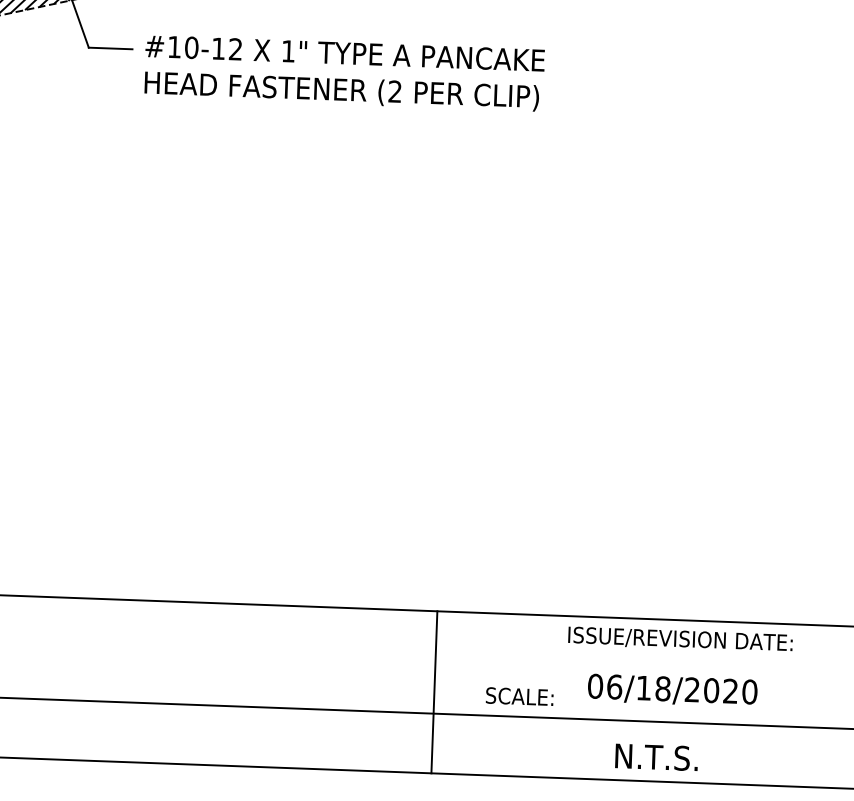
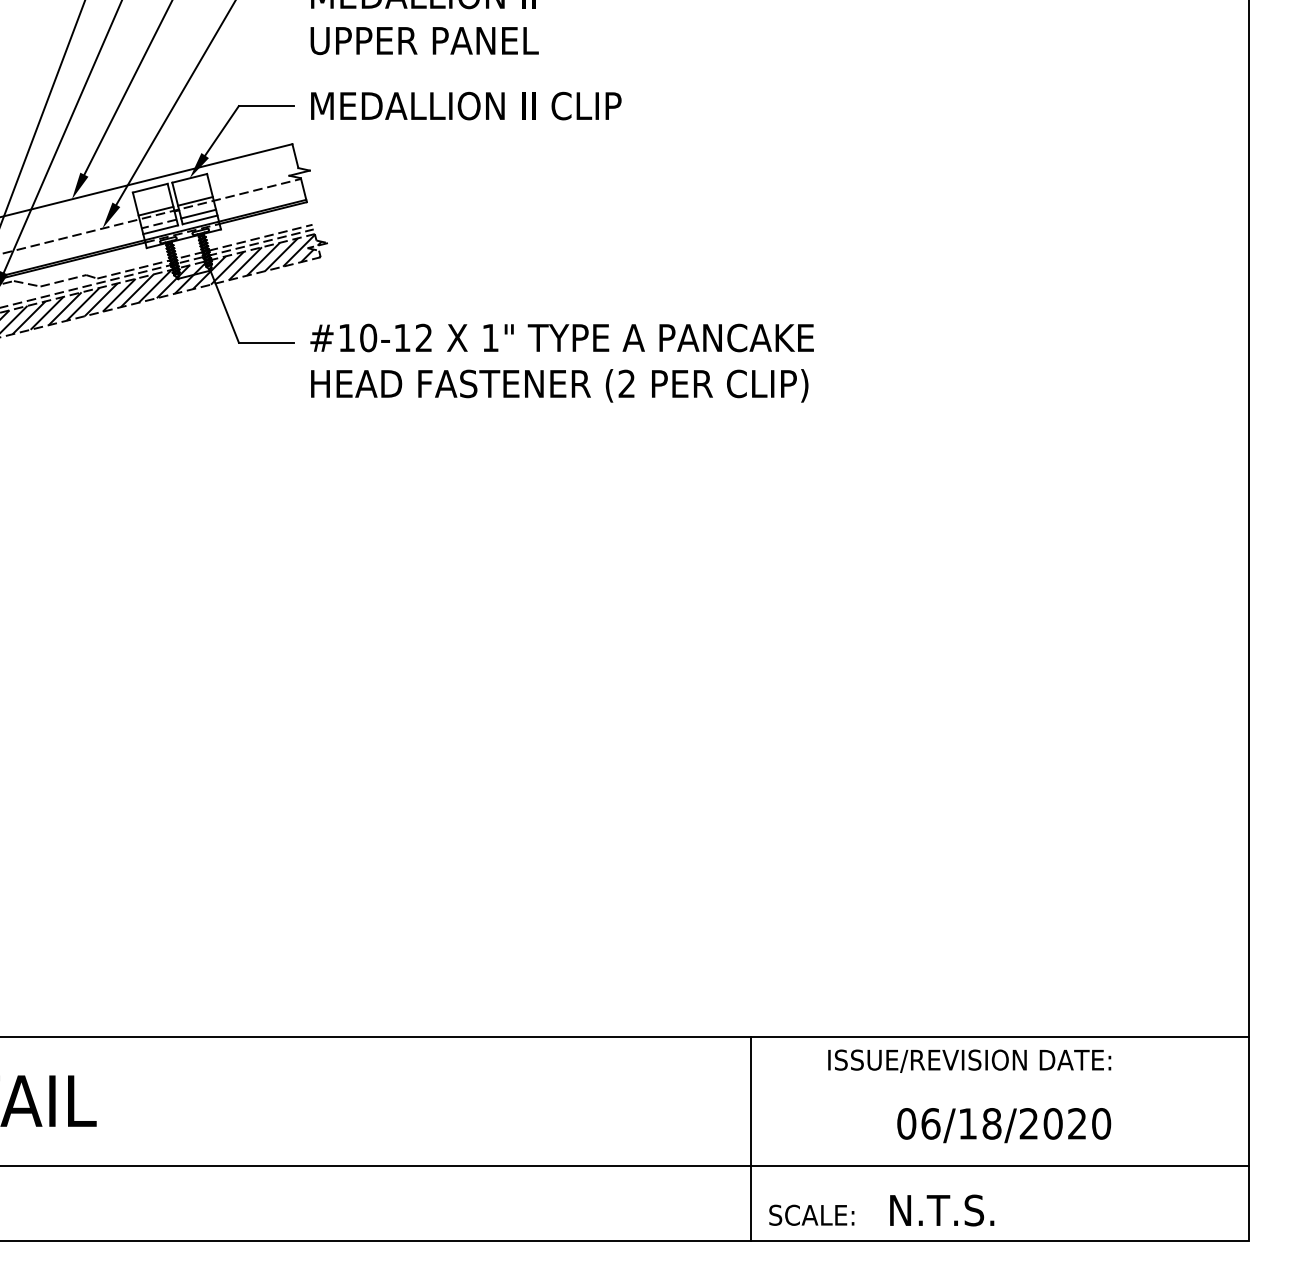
text: (680, 639) -> (969, 1060), moved
line: (434, 692) -> (751, 1138), moved
text: (519, 695) -> (811, 1214), moved
text: (657, 757) -> (942, 1210), moved

